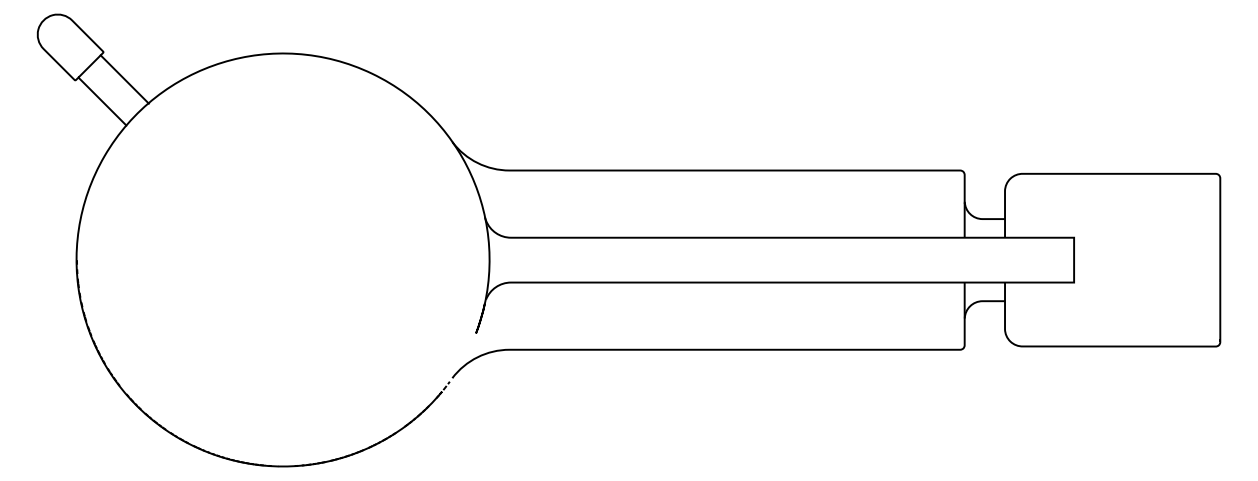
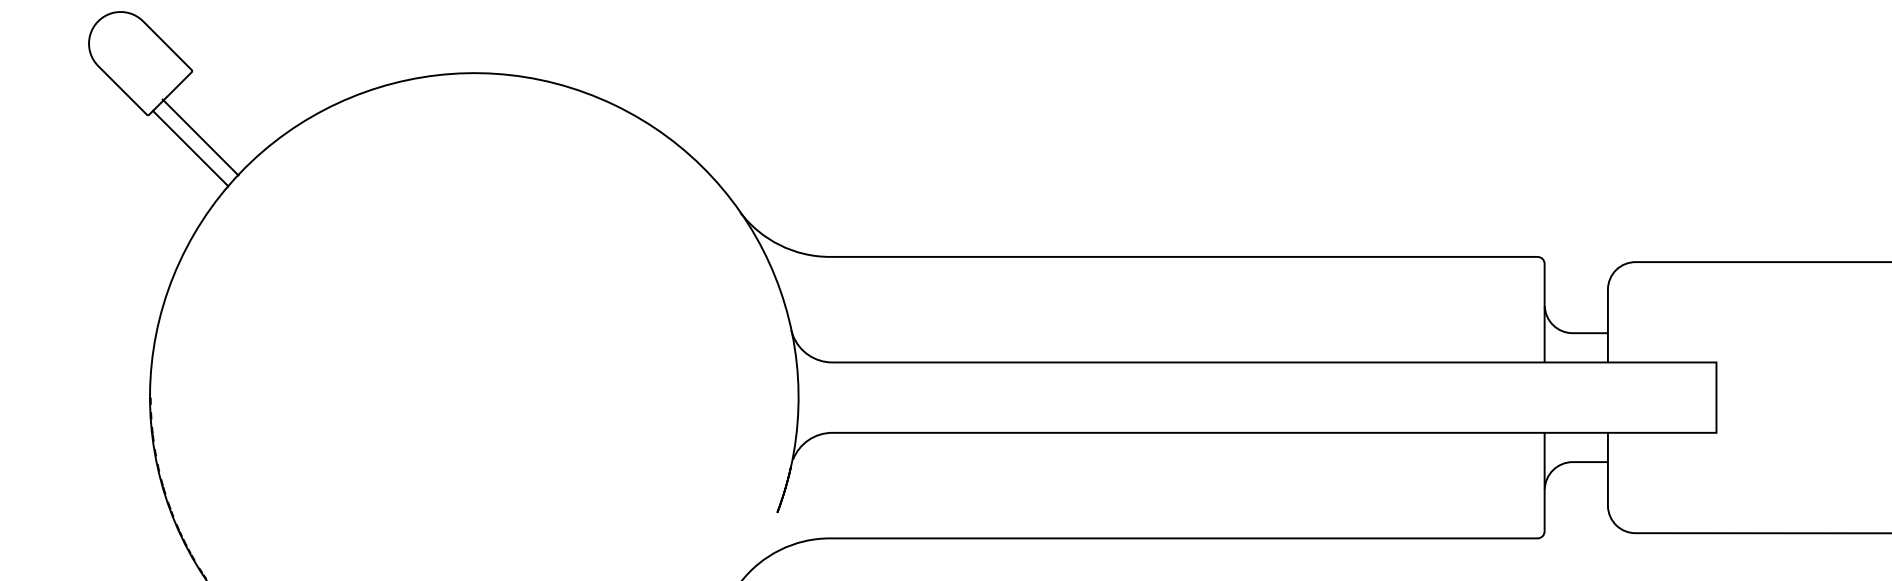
line: (124, 79) -> (200, 137), moved

